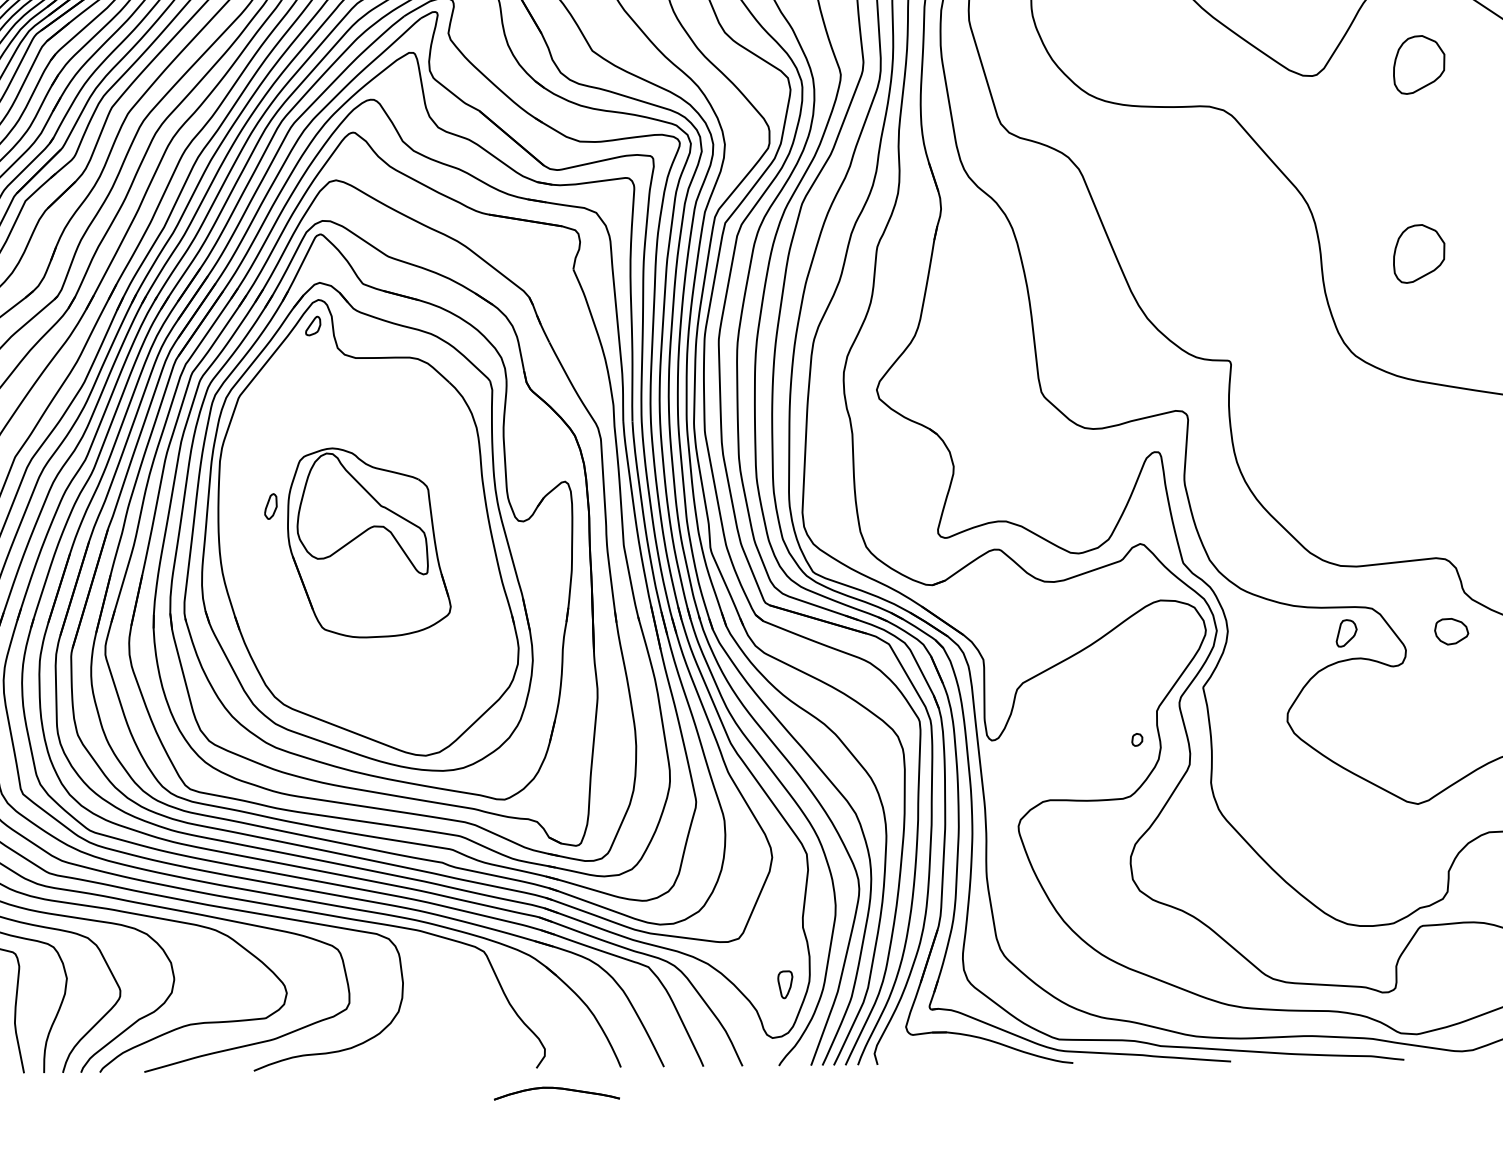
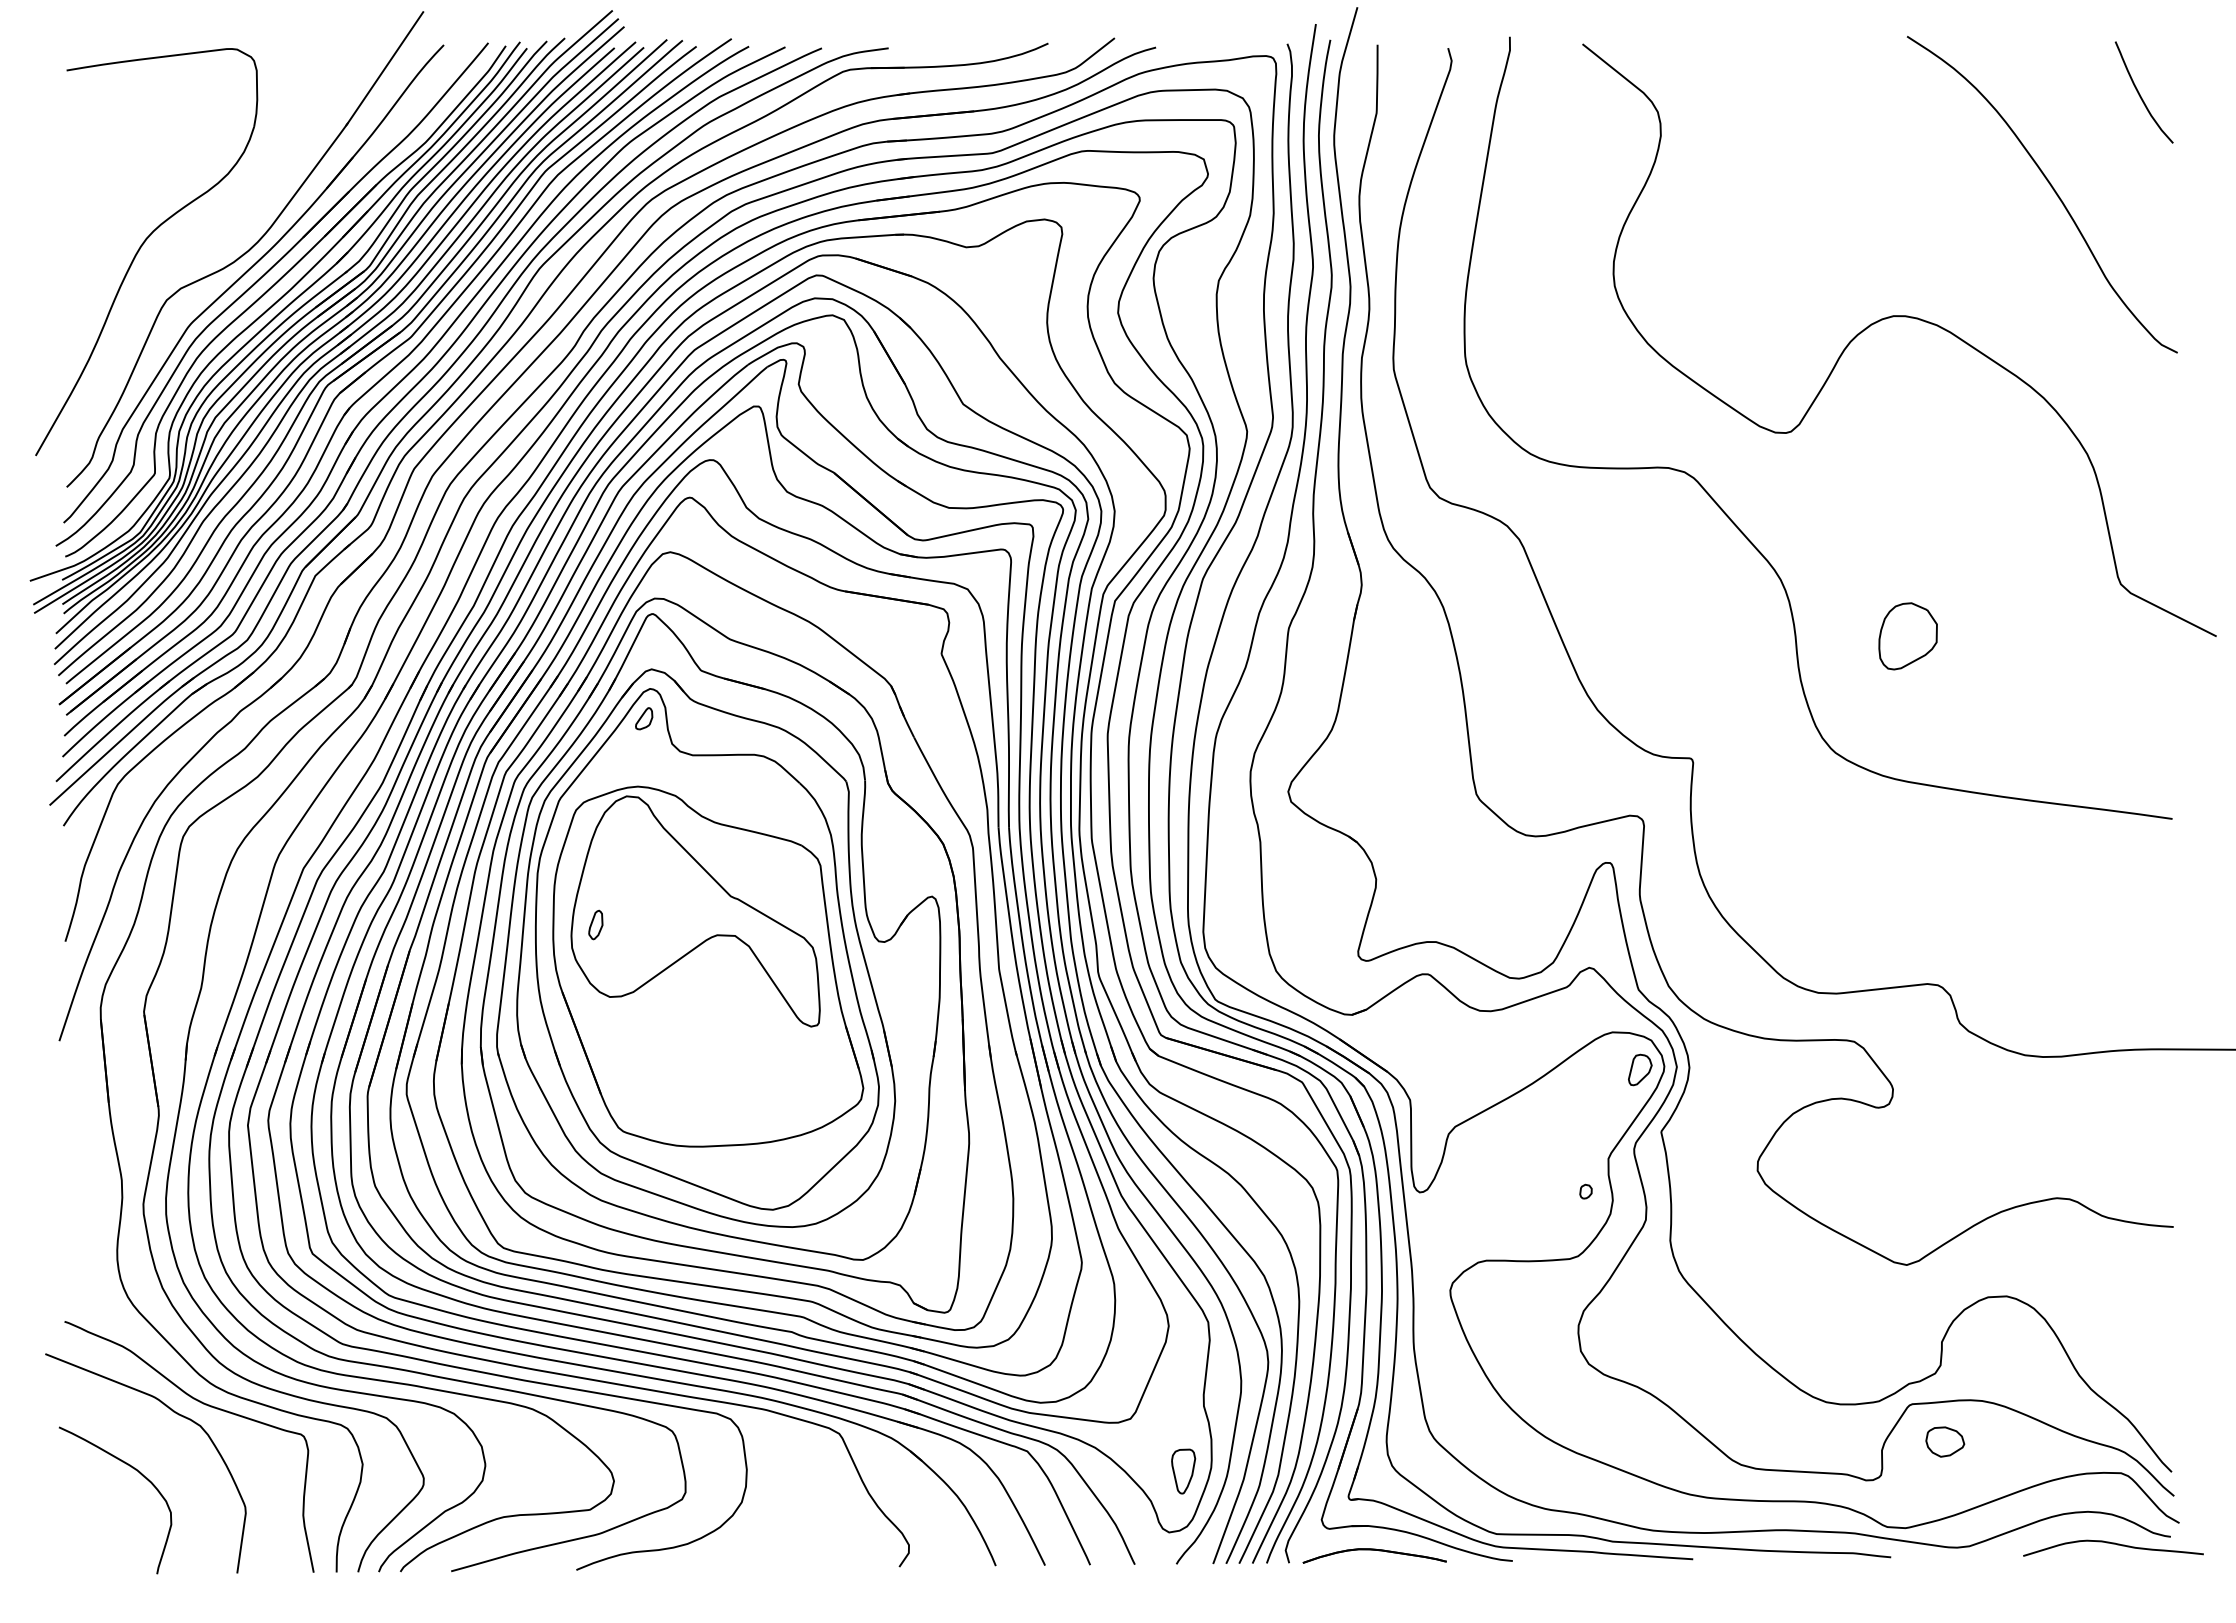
part: (1418, 65) -> (1907, 420), removed
part: (369, 542) -> (708, 966), size x1.67
part: (1451, 631) -> (1945, 1441), moved
part: (1346, 632) -> (1640, 1069), moved
part: (785, 984) -> (1183, 1471), size x1.43
part: (556, 1093) -> (1374, 1555), moved

